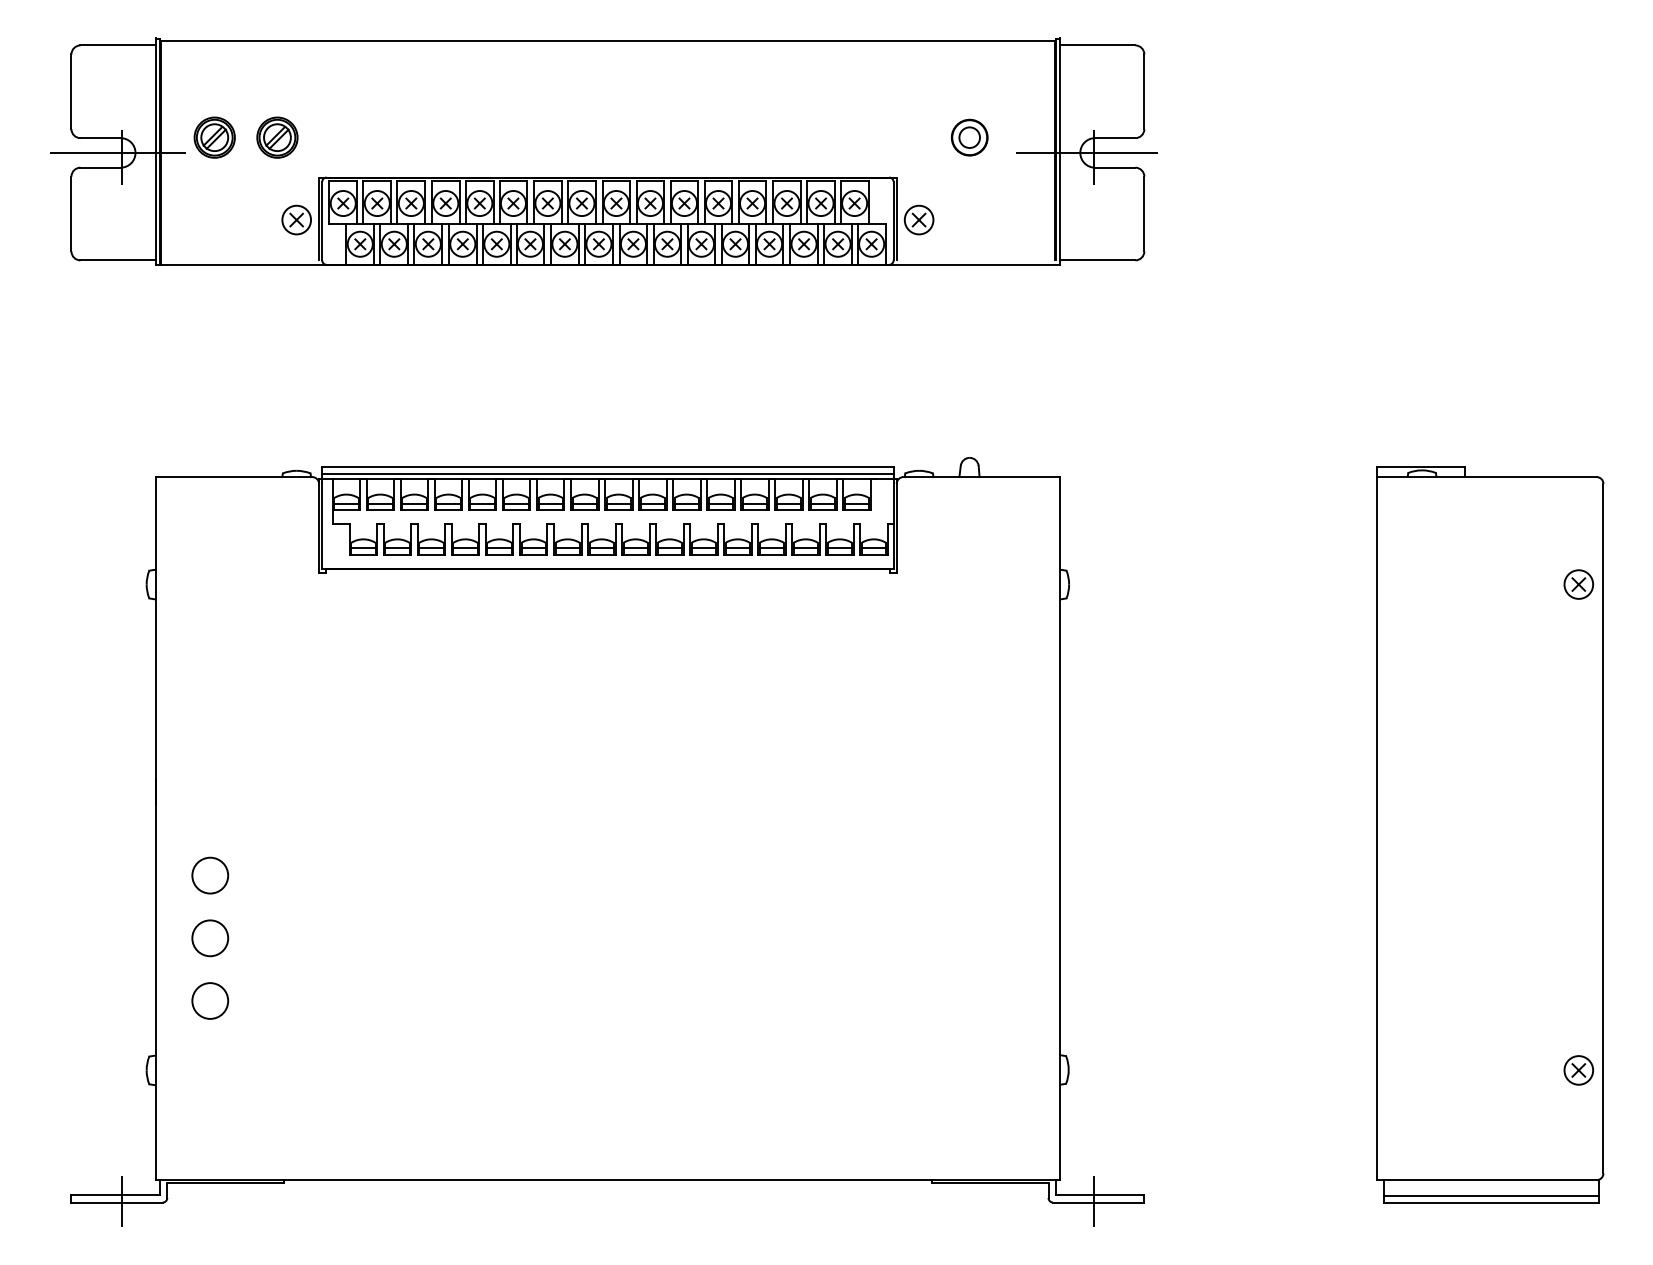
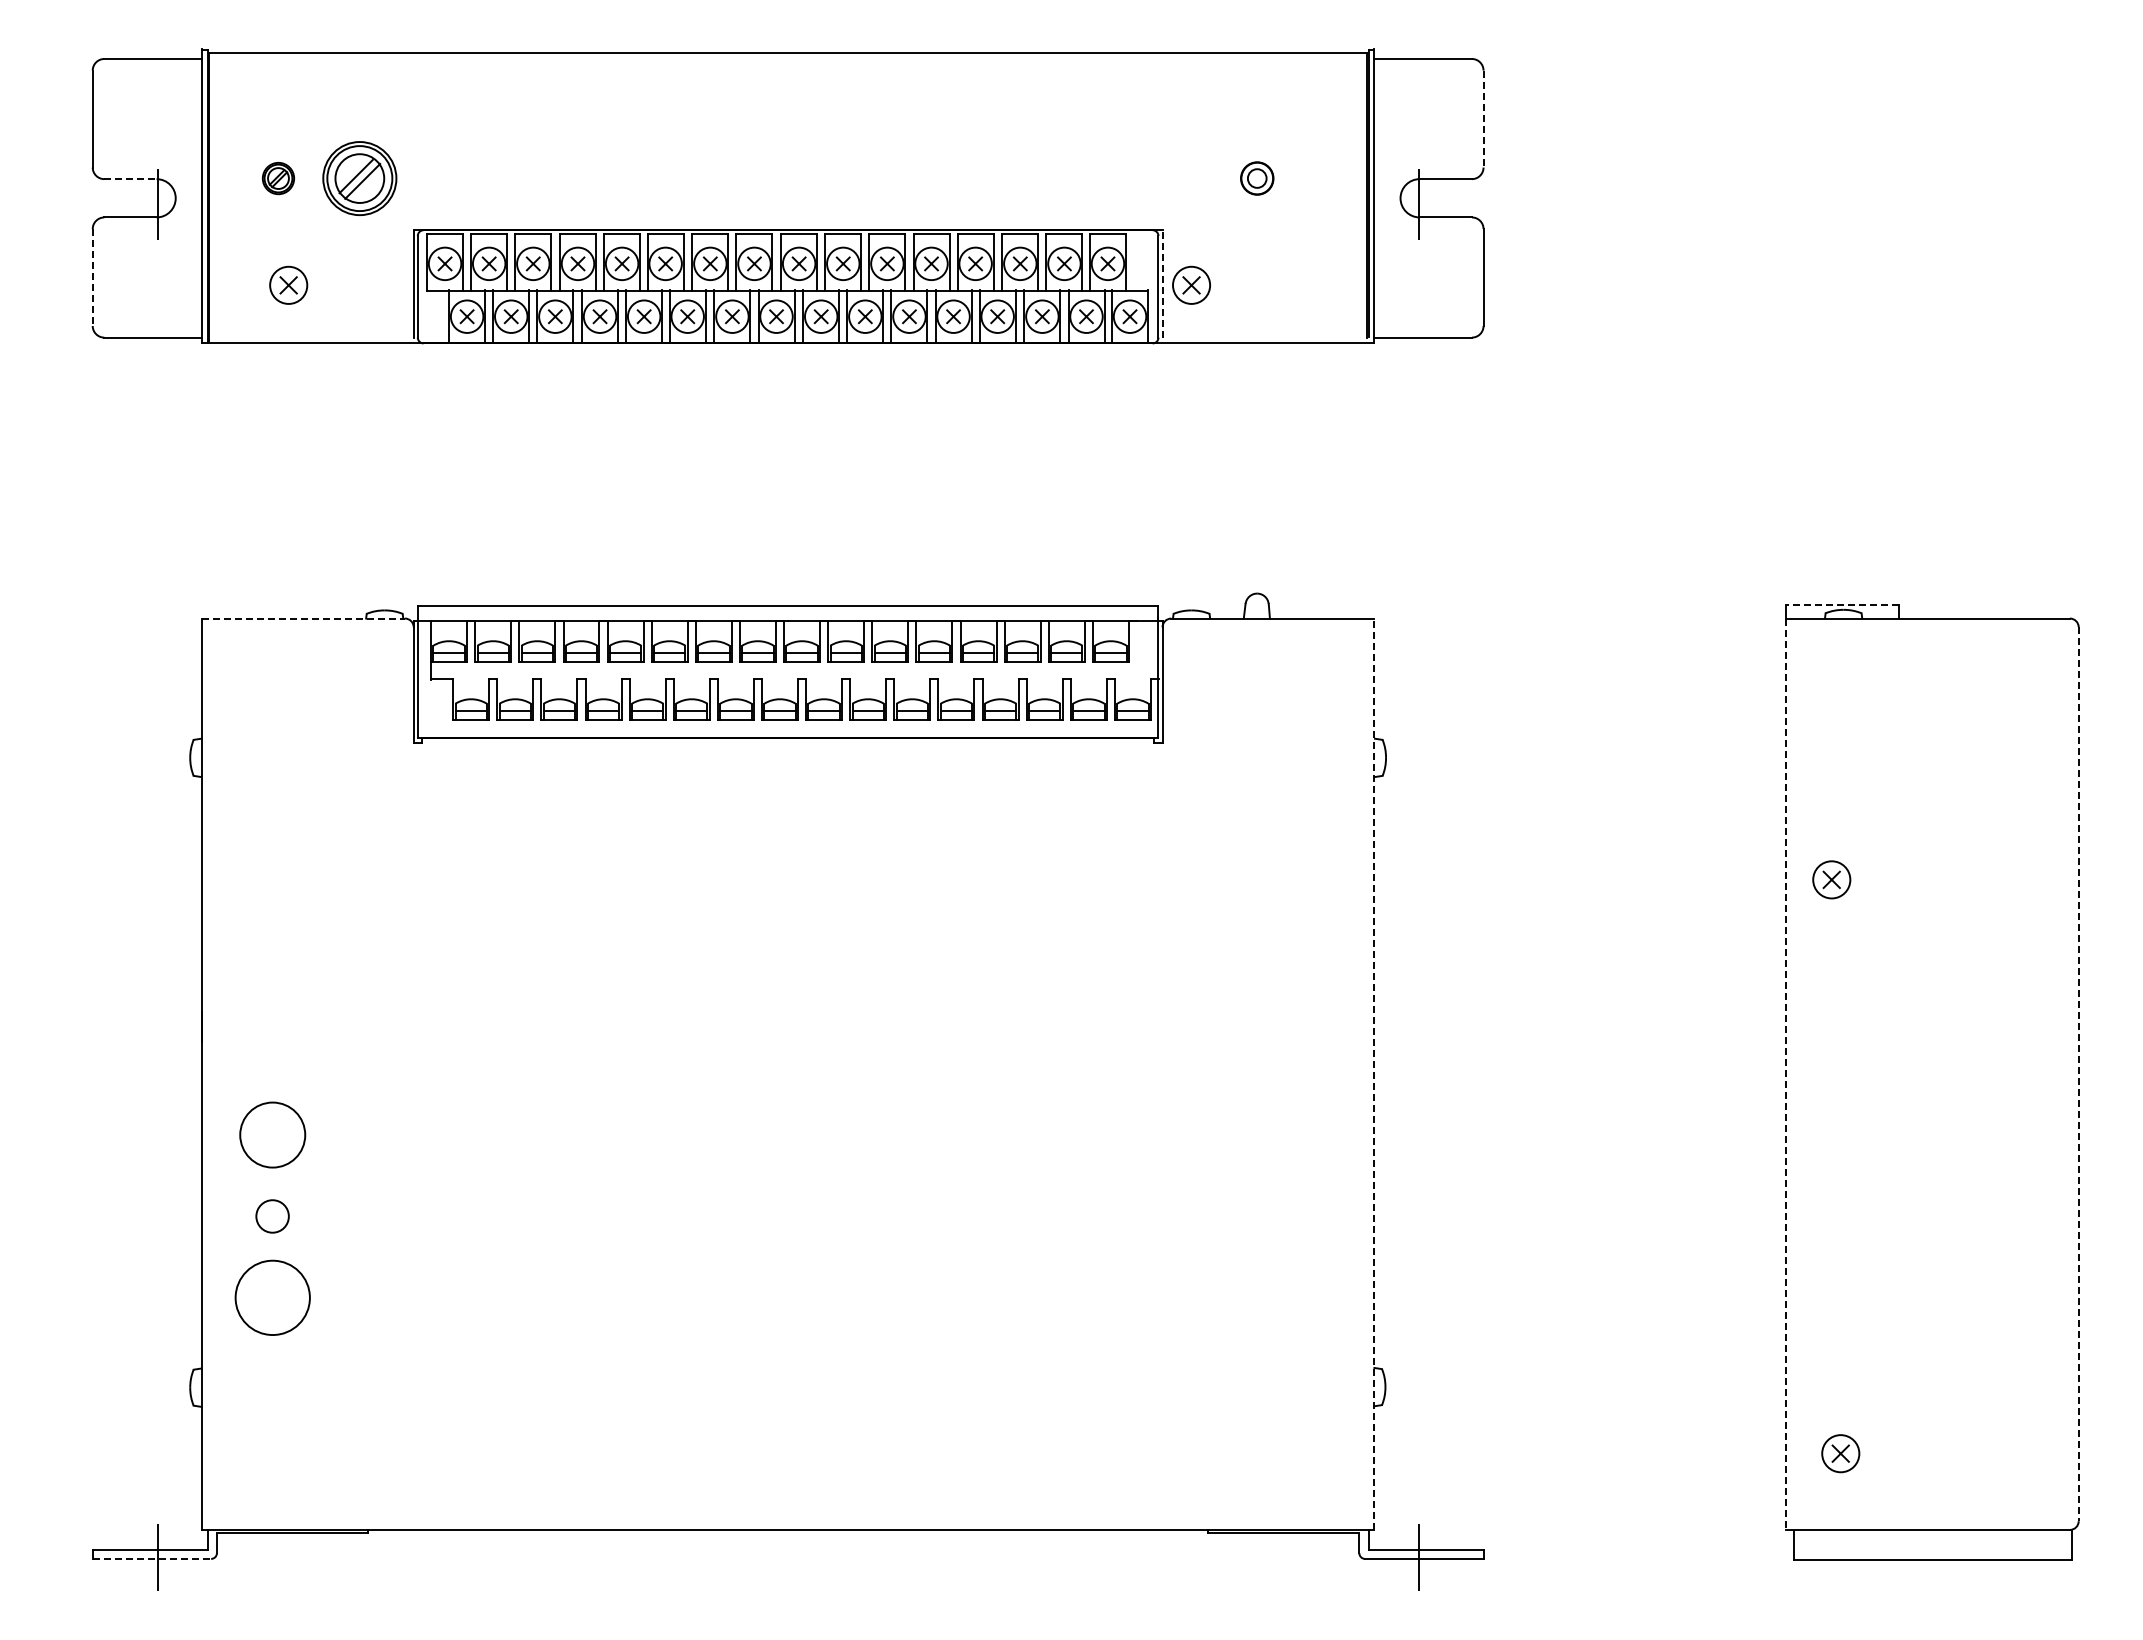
line: (1144, 92) -> (1483, 119), solid -> dashed
part: (214, 137) -> (278, 178), size x0.6
part: (277, 137) -> (359, 178), size x1.4
part: (969, 137) -> (1257, 178), size x0.7
line: (100, 138) -> (130, 179), solid -> dashed
line: (117, 153) -> (152, 198), removed
line: (1090, 153) -> (1413, 198), removed
line: (71, 214) -> (92, 278), solid -> dashed
line: (896, 218) -> (1162, 283), solid -> dashed
part: (296, 219) -> (288, 284), moved
line: (1421, 467) -> (1842, 605), solid -> dashed
line: (607, 473) -> (787, 614), removed
line: (234, 477) -> (303, 618), solid -> dashed
part: (1578, 584) -> (1831, 879), moved
line: (1060, 828) -> (1374, 1074), solid -> dashed
line: (1377, 828) -> (1785, 1074), solid -> dashed
line: (1603, 828) -> (2078, 1074), solid -> dashed
circle: (210, 875) -> (272, 1135), size x1.4
circle: (210, 938) -> (272, 1216), size x0.7
circle: (210, 1000) -> (272, 1297), size x1.6
part: (1578, 1070) -> (1840, 1453), moved
line: (1490, 1196) -> (1932, 1550), removed
line: (117, 1202) -> (152, 1558), solid -> dashed

